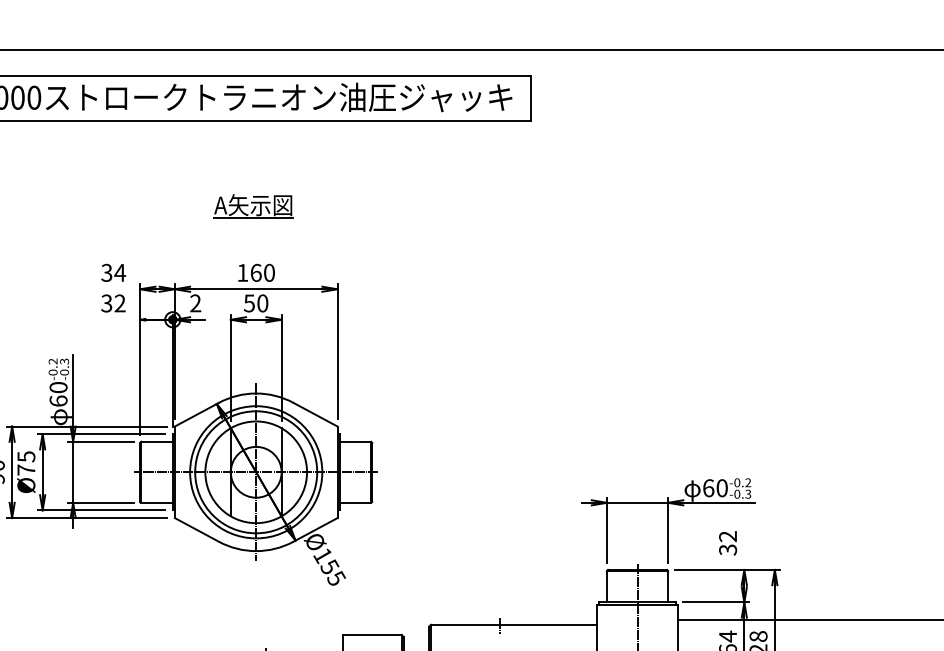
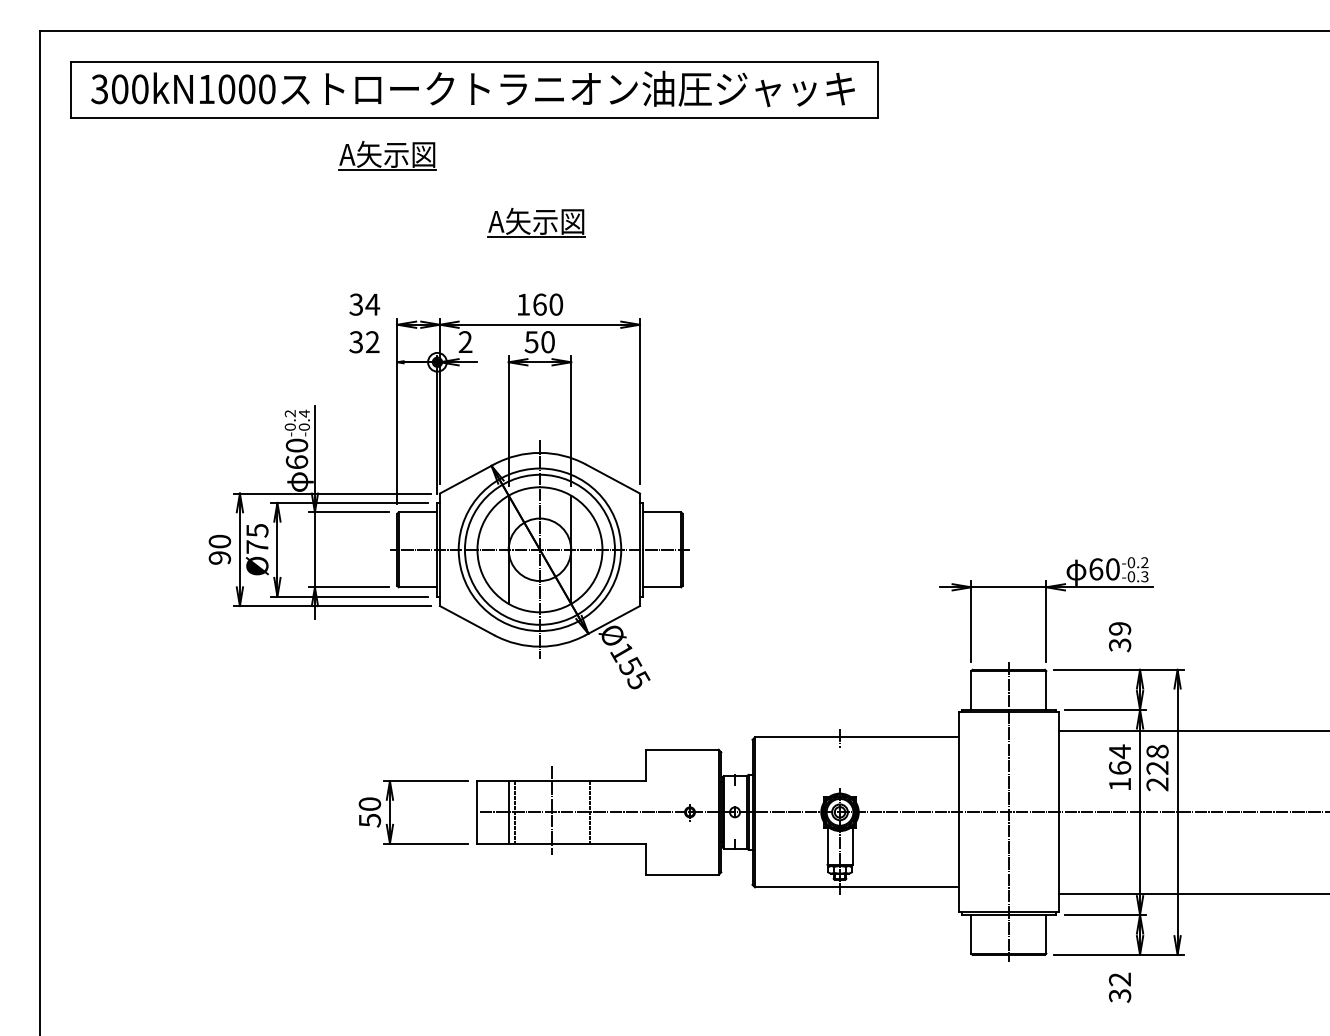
part: (132, 151) -> (387, 155), added
text: (63, 361) -> (303, 413), -0.3 -> -0.4
text: (728, 536) -> (1120, 628), 32 -> 39

